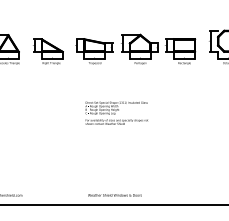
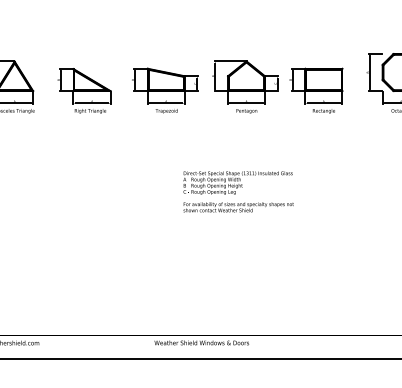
text: (116, 112) -> (237, 190), moved

